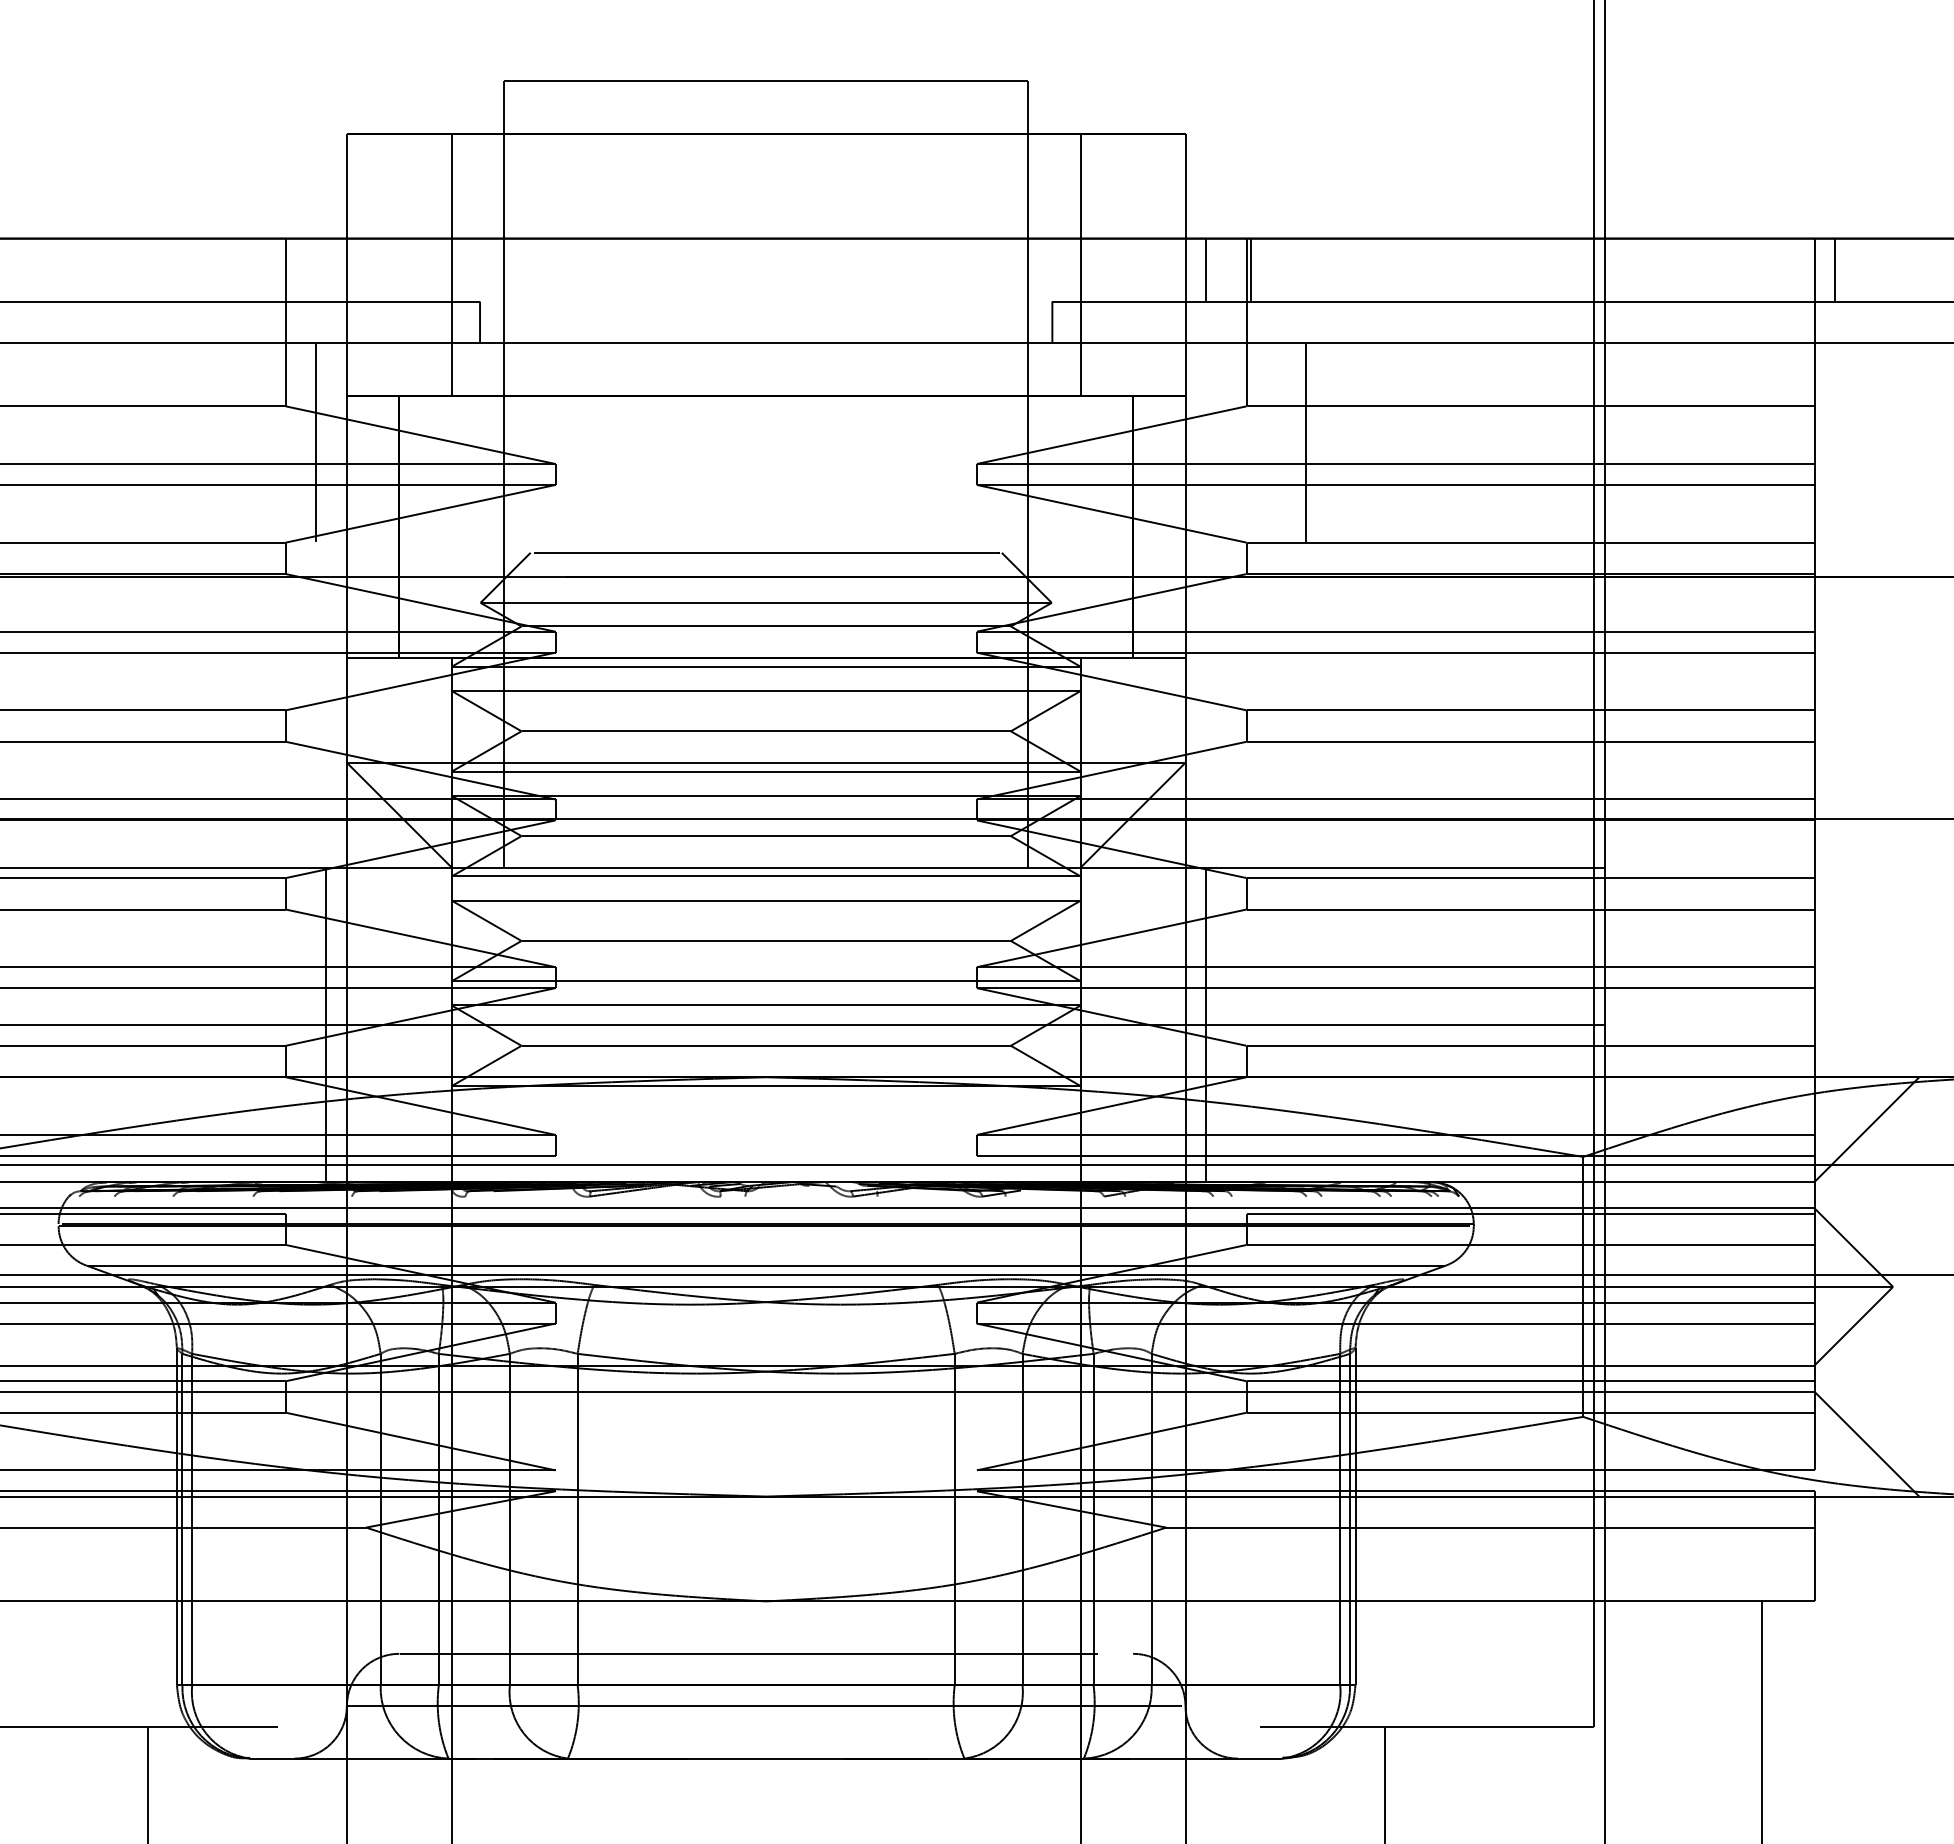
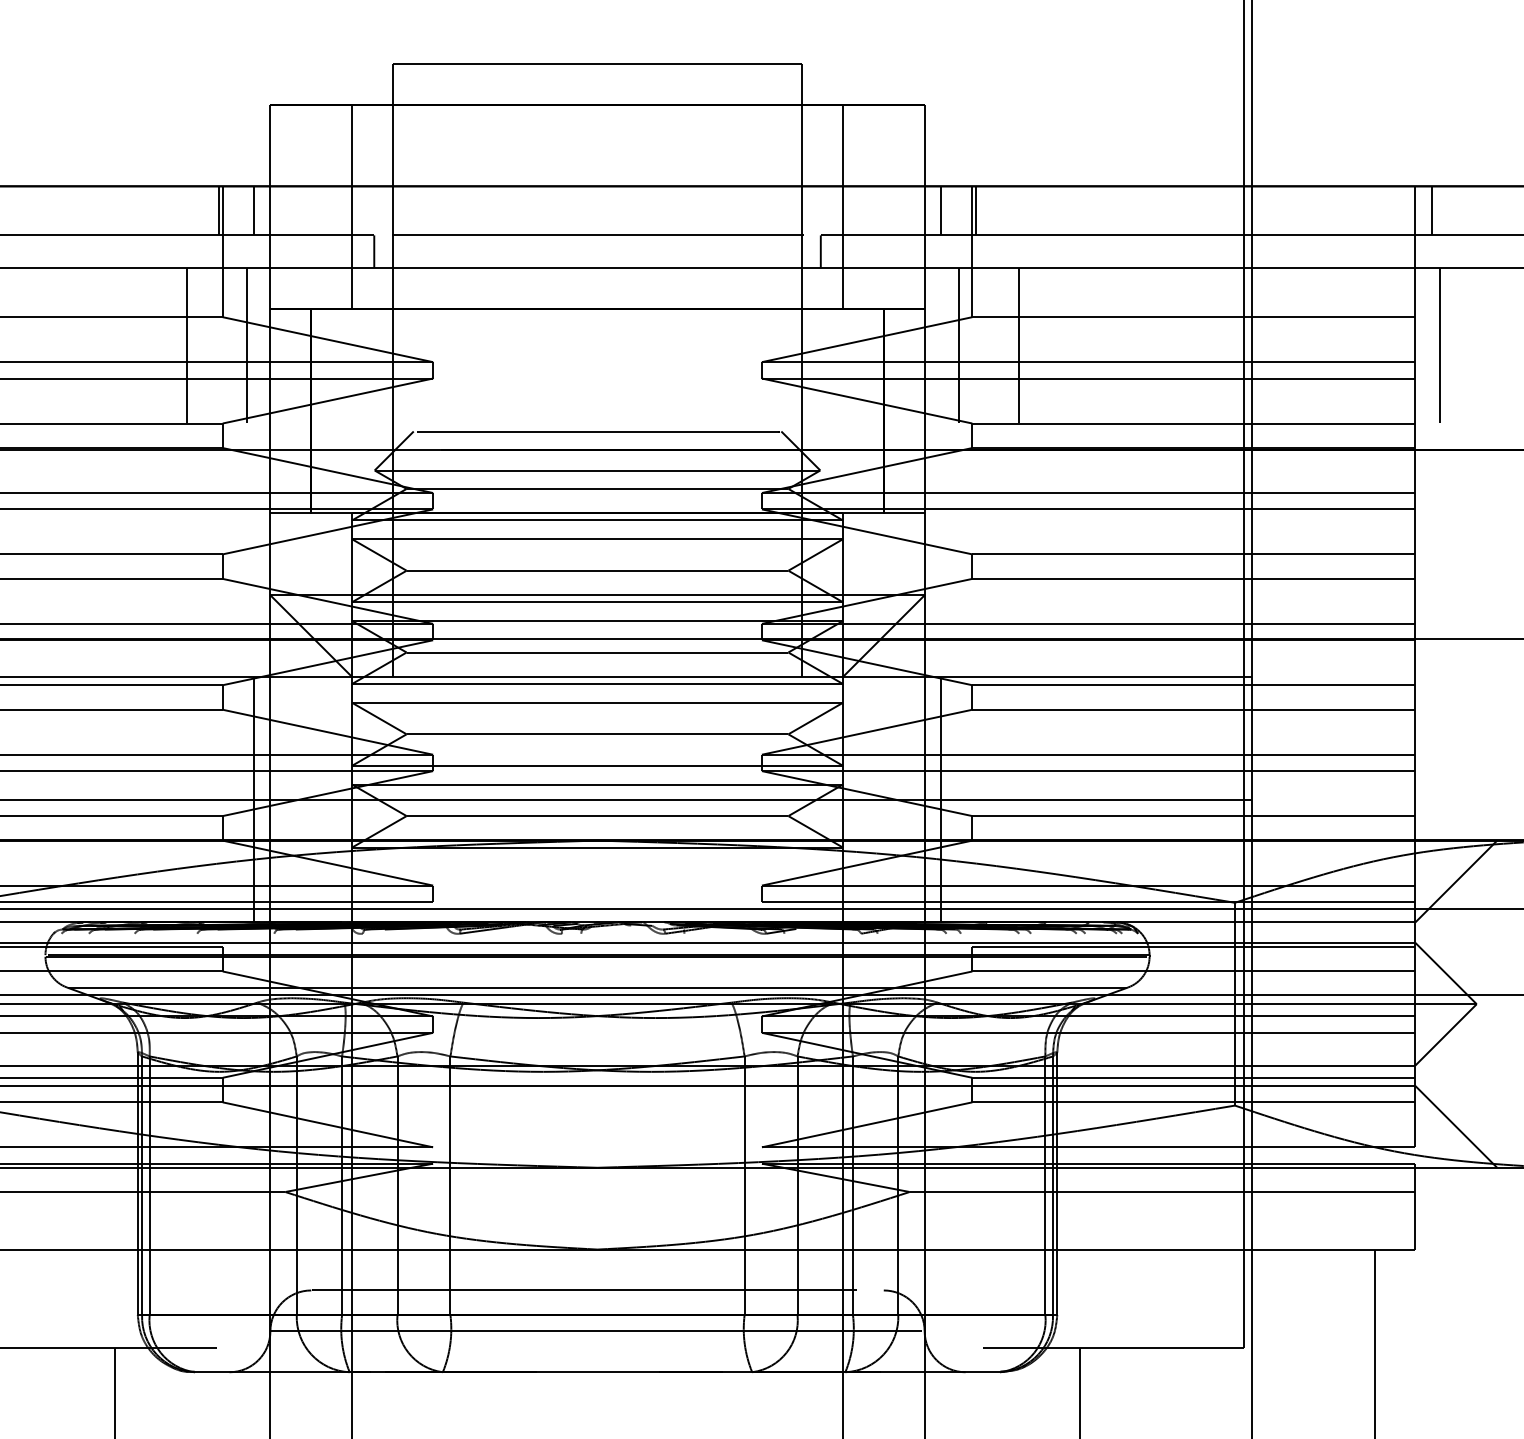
line: (281, 269) -> (219, 210), added
line: (325, 269) -> (253, 210), added
line: (766, 301) -> (597, 235), added
line: (239, 442) -> (186, 345), added
line: (1229, 442) -> (959, 345), added
line: (1845, 442) -> (1439, 345), added

